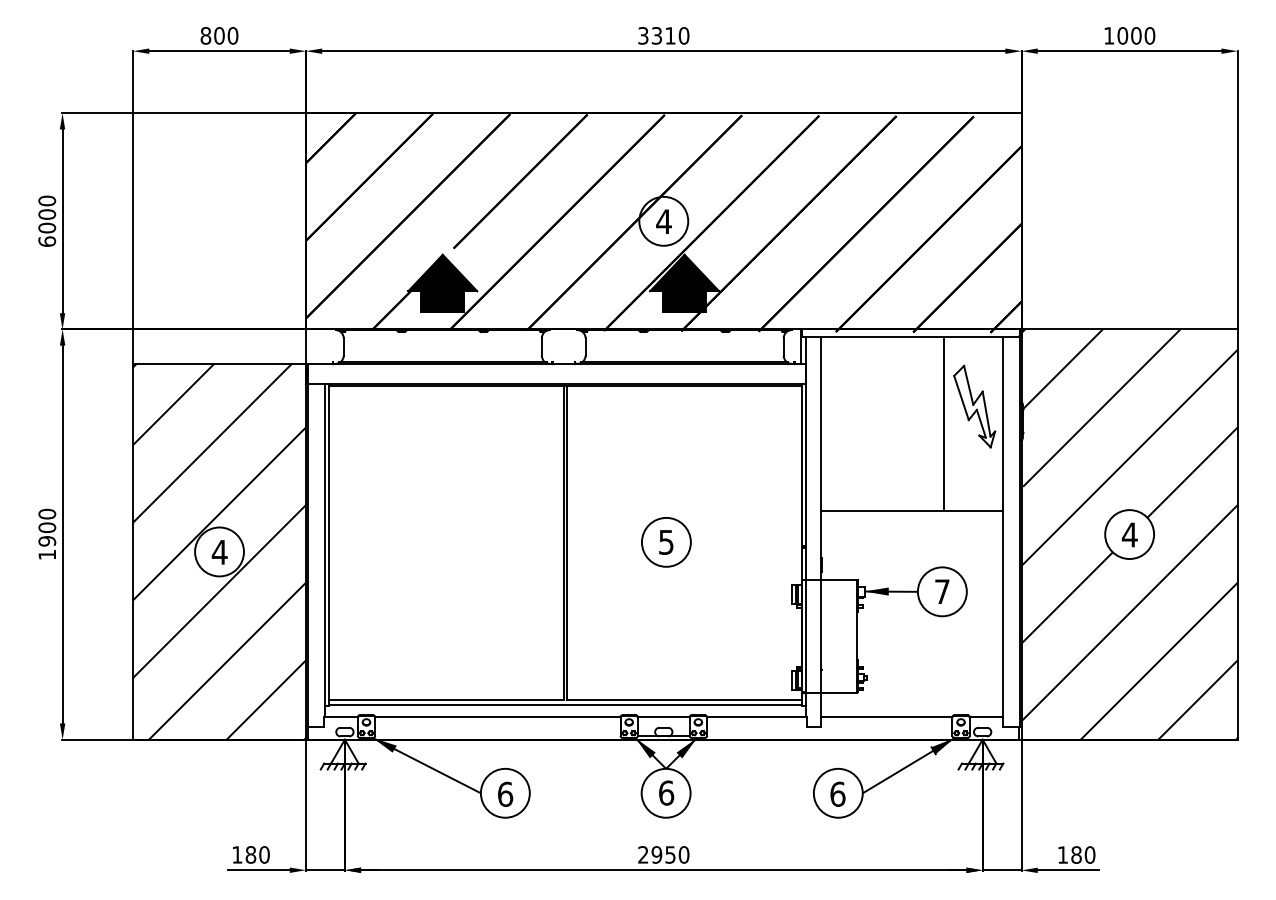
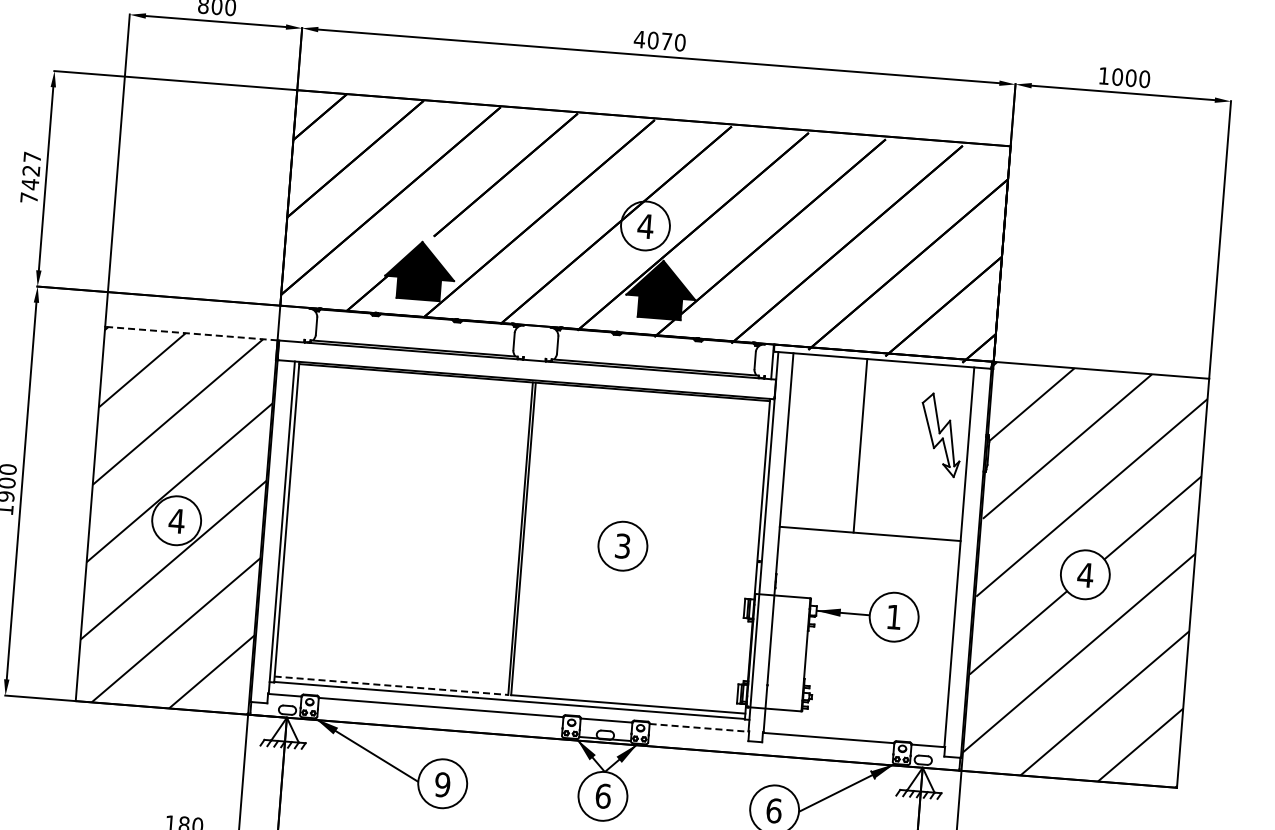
text: (656, 35) -> (652, 40), 3310 -> 4070
text: (47, 220) -> (31, 176), 6000 -> 7427
line: (219, 364) -> (191, 333), solid -> dashed
line: (944, 423) -> (860, 445), moved
text: (666, 541) -> (623, 545), 5 -> 3
text: (942, 591) -> (894, 616), 7 -> 1
line: (447, 699) -> (392, 685), solid -> dashed
line: (756, 717) -> (698, 727), solid -> dashed
text: (505, 793) -> (442, 783), 6 -> 9

